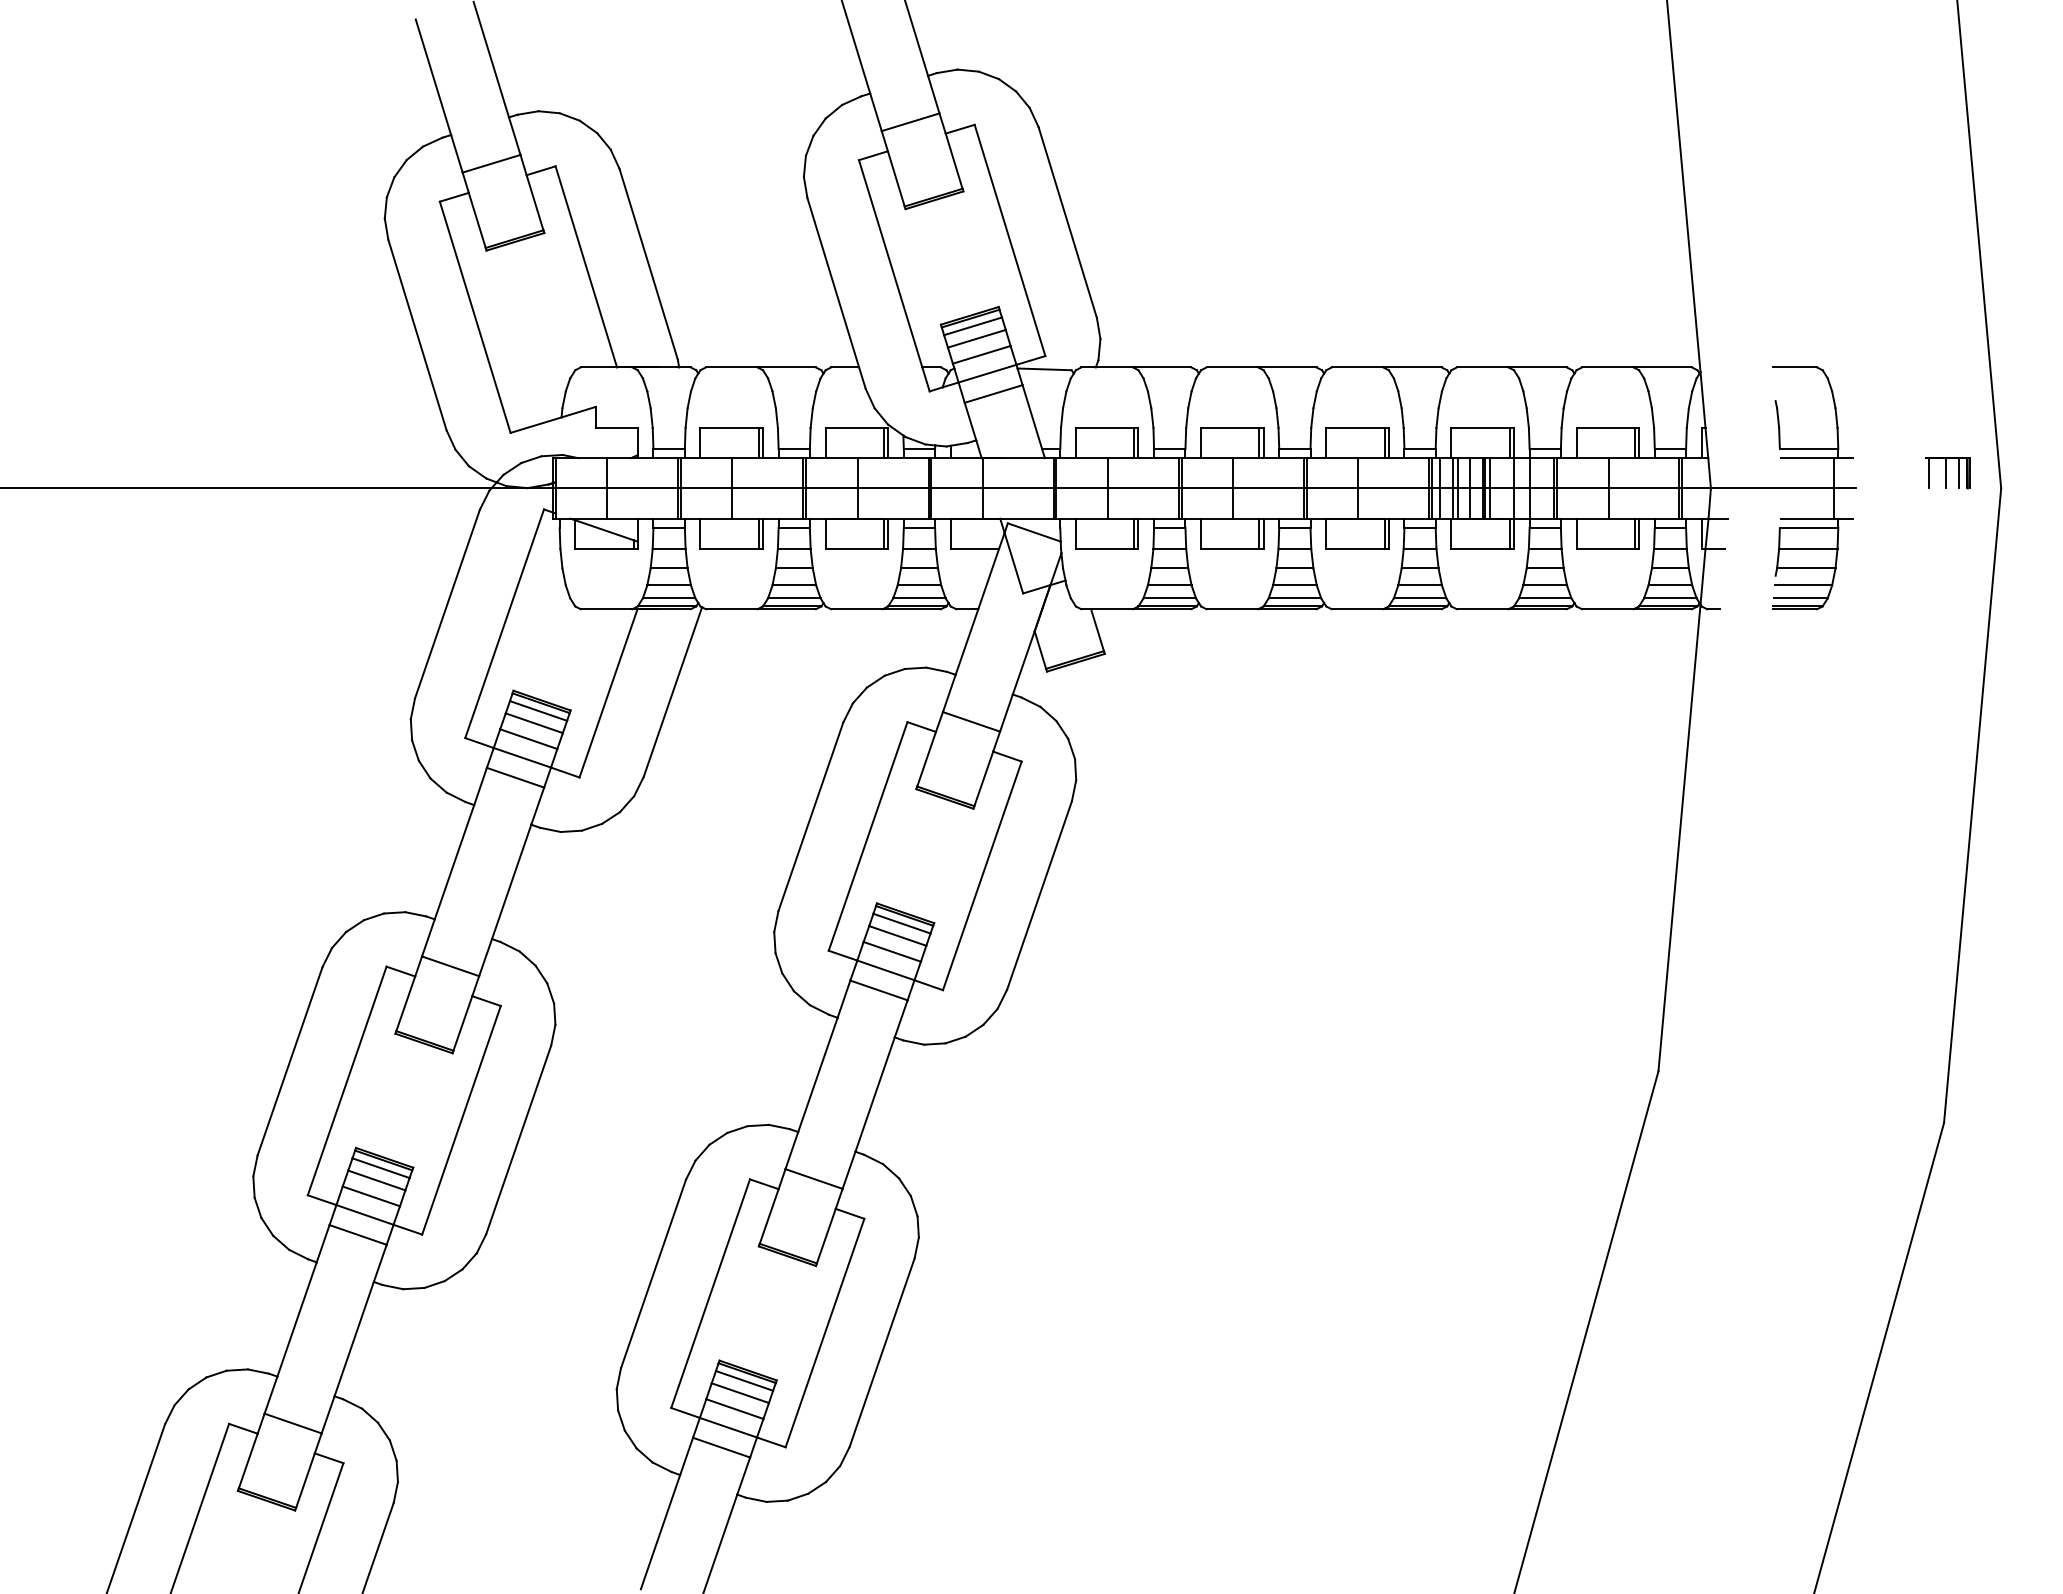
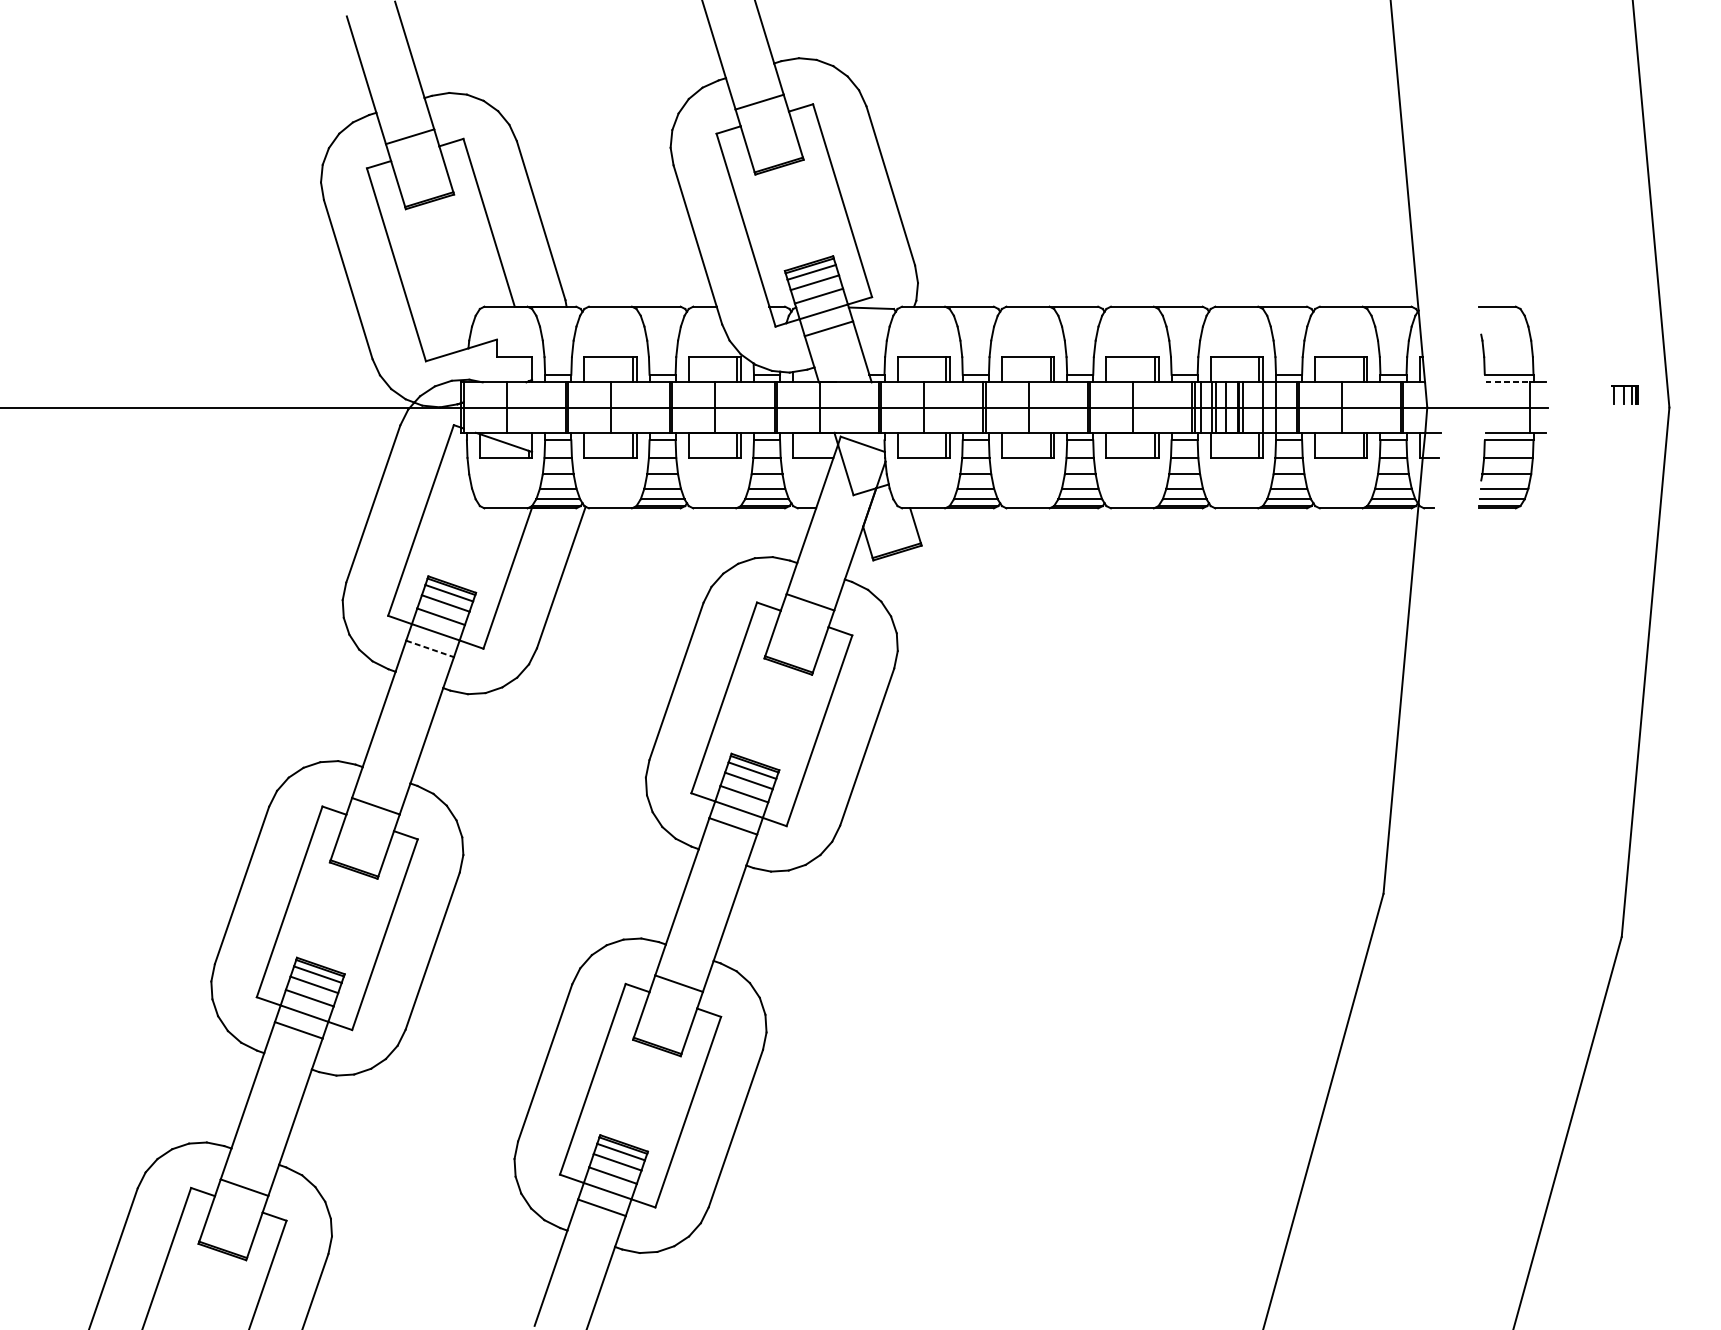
line: (1807, 458) -> (1507, 382), solid -> dashed
part: (1947, 473) -> (1624, 395), size x0.7
line: (516, 777) -> (430, 648), solid -> dashed

